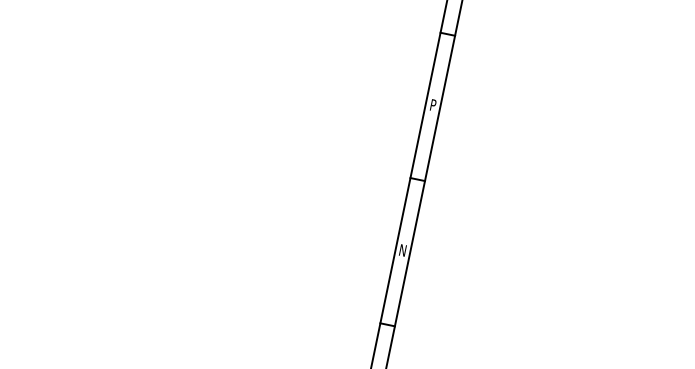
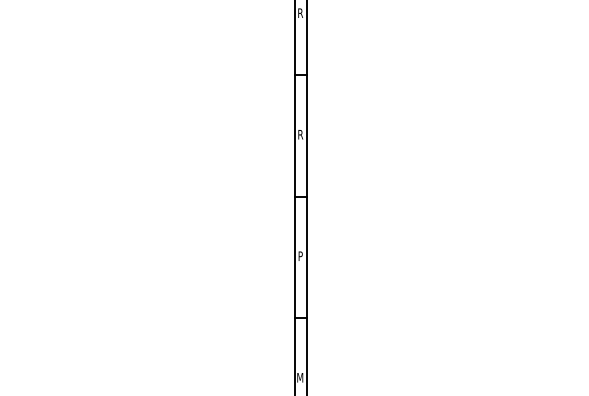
text: (433, 104) -> (300, 134), P -> R
text: (403, 249) -> (300, 255), N -> P

